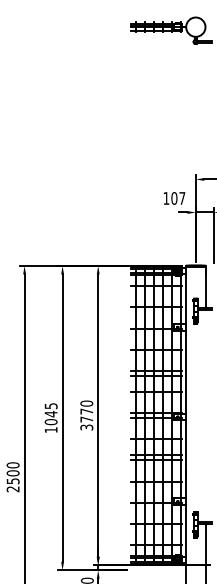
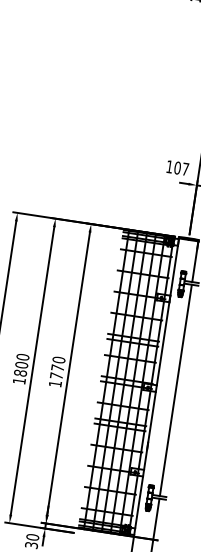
text: (50, 414) -> (21, 365), 1045 -> 1800
line: (205, 415) -> (175, 389), added
text: (86, 427) -> (55, 383), 3770 -> 1770

